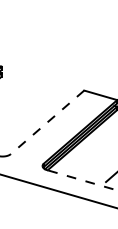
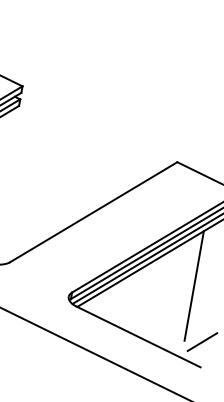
line: (47, 122) -> (93, 212), dashed -> solid
line: (103, 149) -> (194, 285), added
line: (79, 179) -> (137, 336), dashed -> solid

